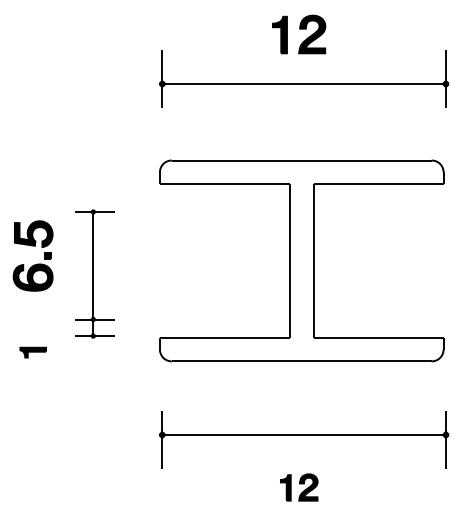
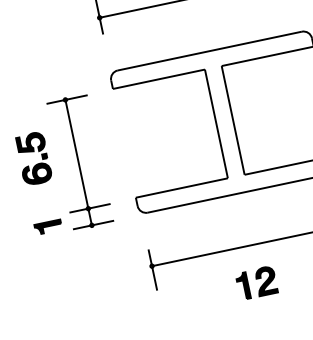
part: (94, 273) -> (79, 161), size x1.43
part: (33, 352) -> (48, 227), size x1.43
part: (299, 487) -> (256, 282), size x1.43

